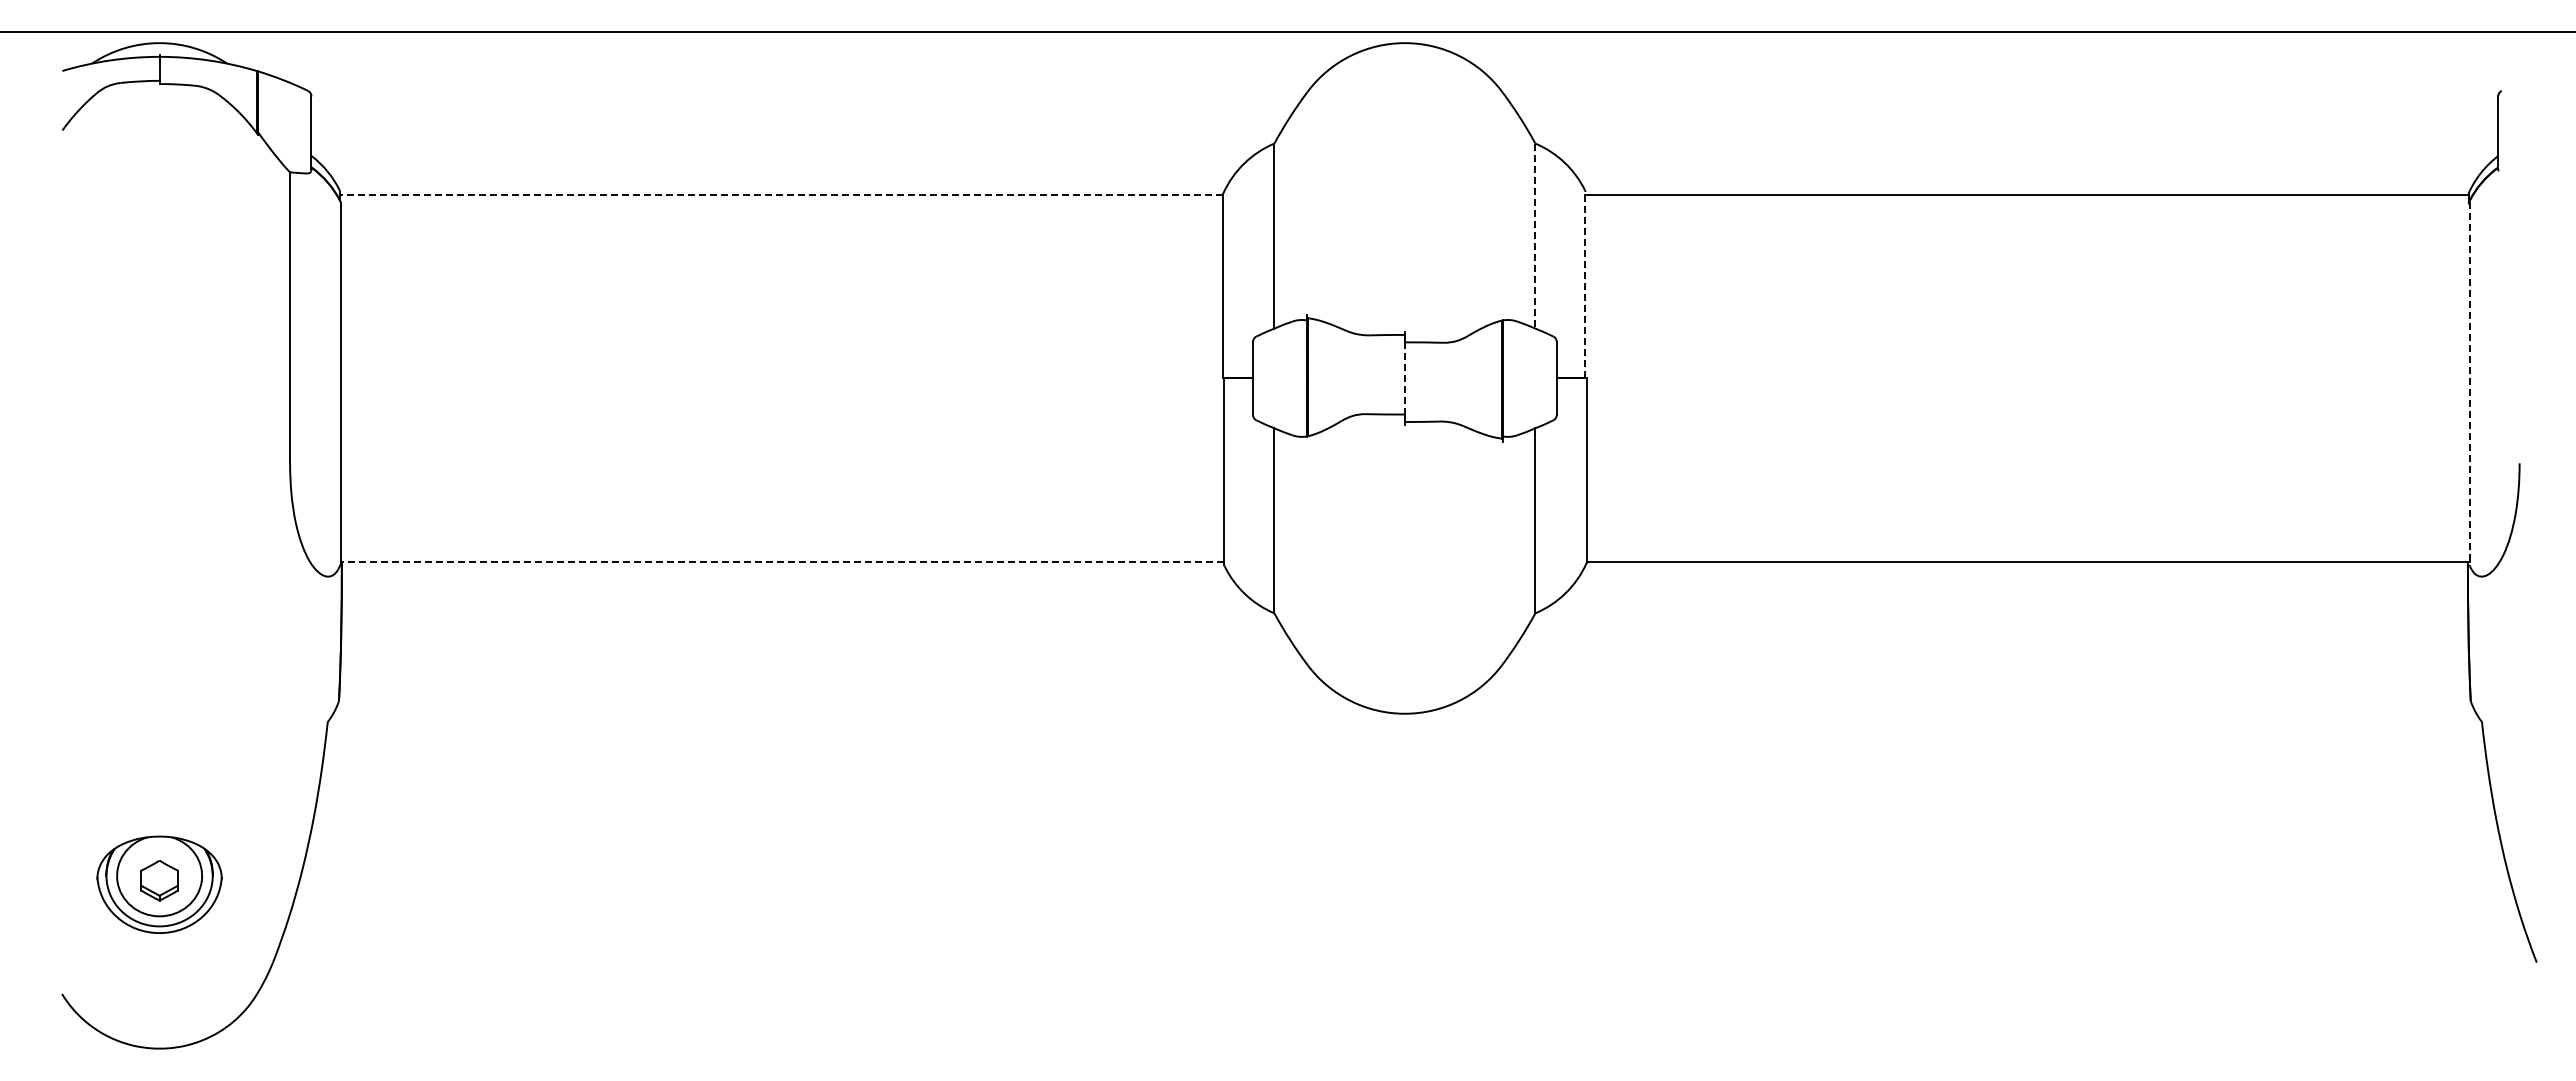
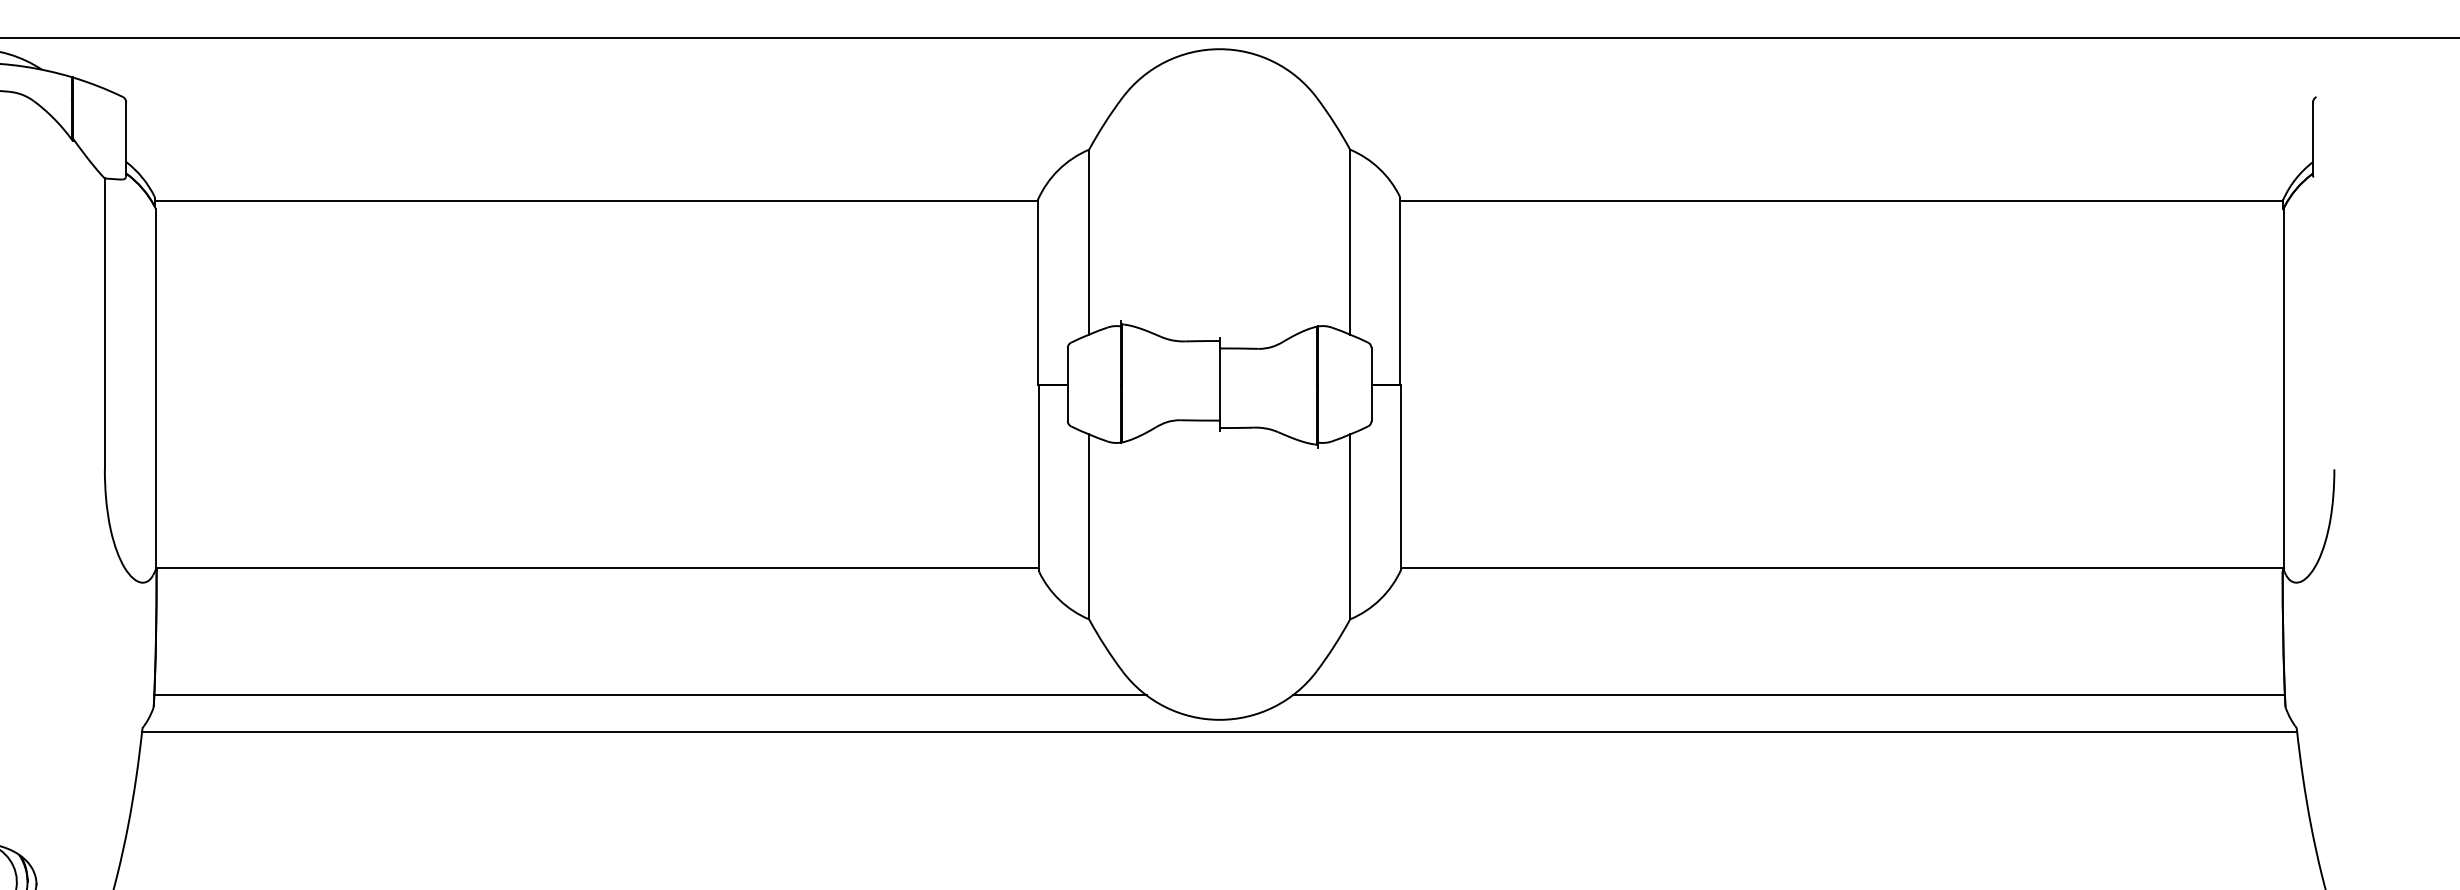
line: (781, 195) -> (596, 201), dashed -> solid
line: (1535, 236) -> (1350, 242), dashed -> solid
line: (1585, 284) -> (1400, 290), dashed -> solid
line: (1404, 378) -> (1219, 384), dashed -> solid
line: (2469, 383) -> (2284, 389), dashed -> solid
line: (782, 561) -> (597, 567), dashed -> solid
line: (835, 689) -> (650, 695), added
line: (1973, 689) -> (1788, 695), added
line: (1404, 725) -> (1219, 731), added

